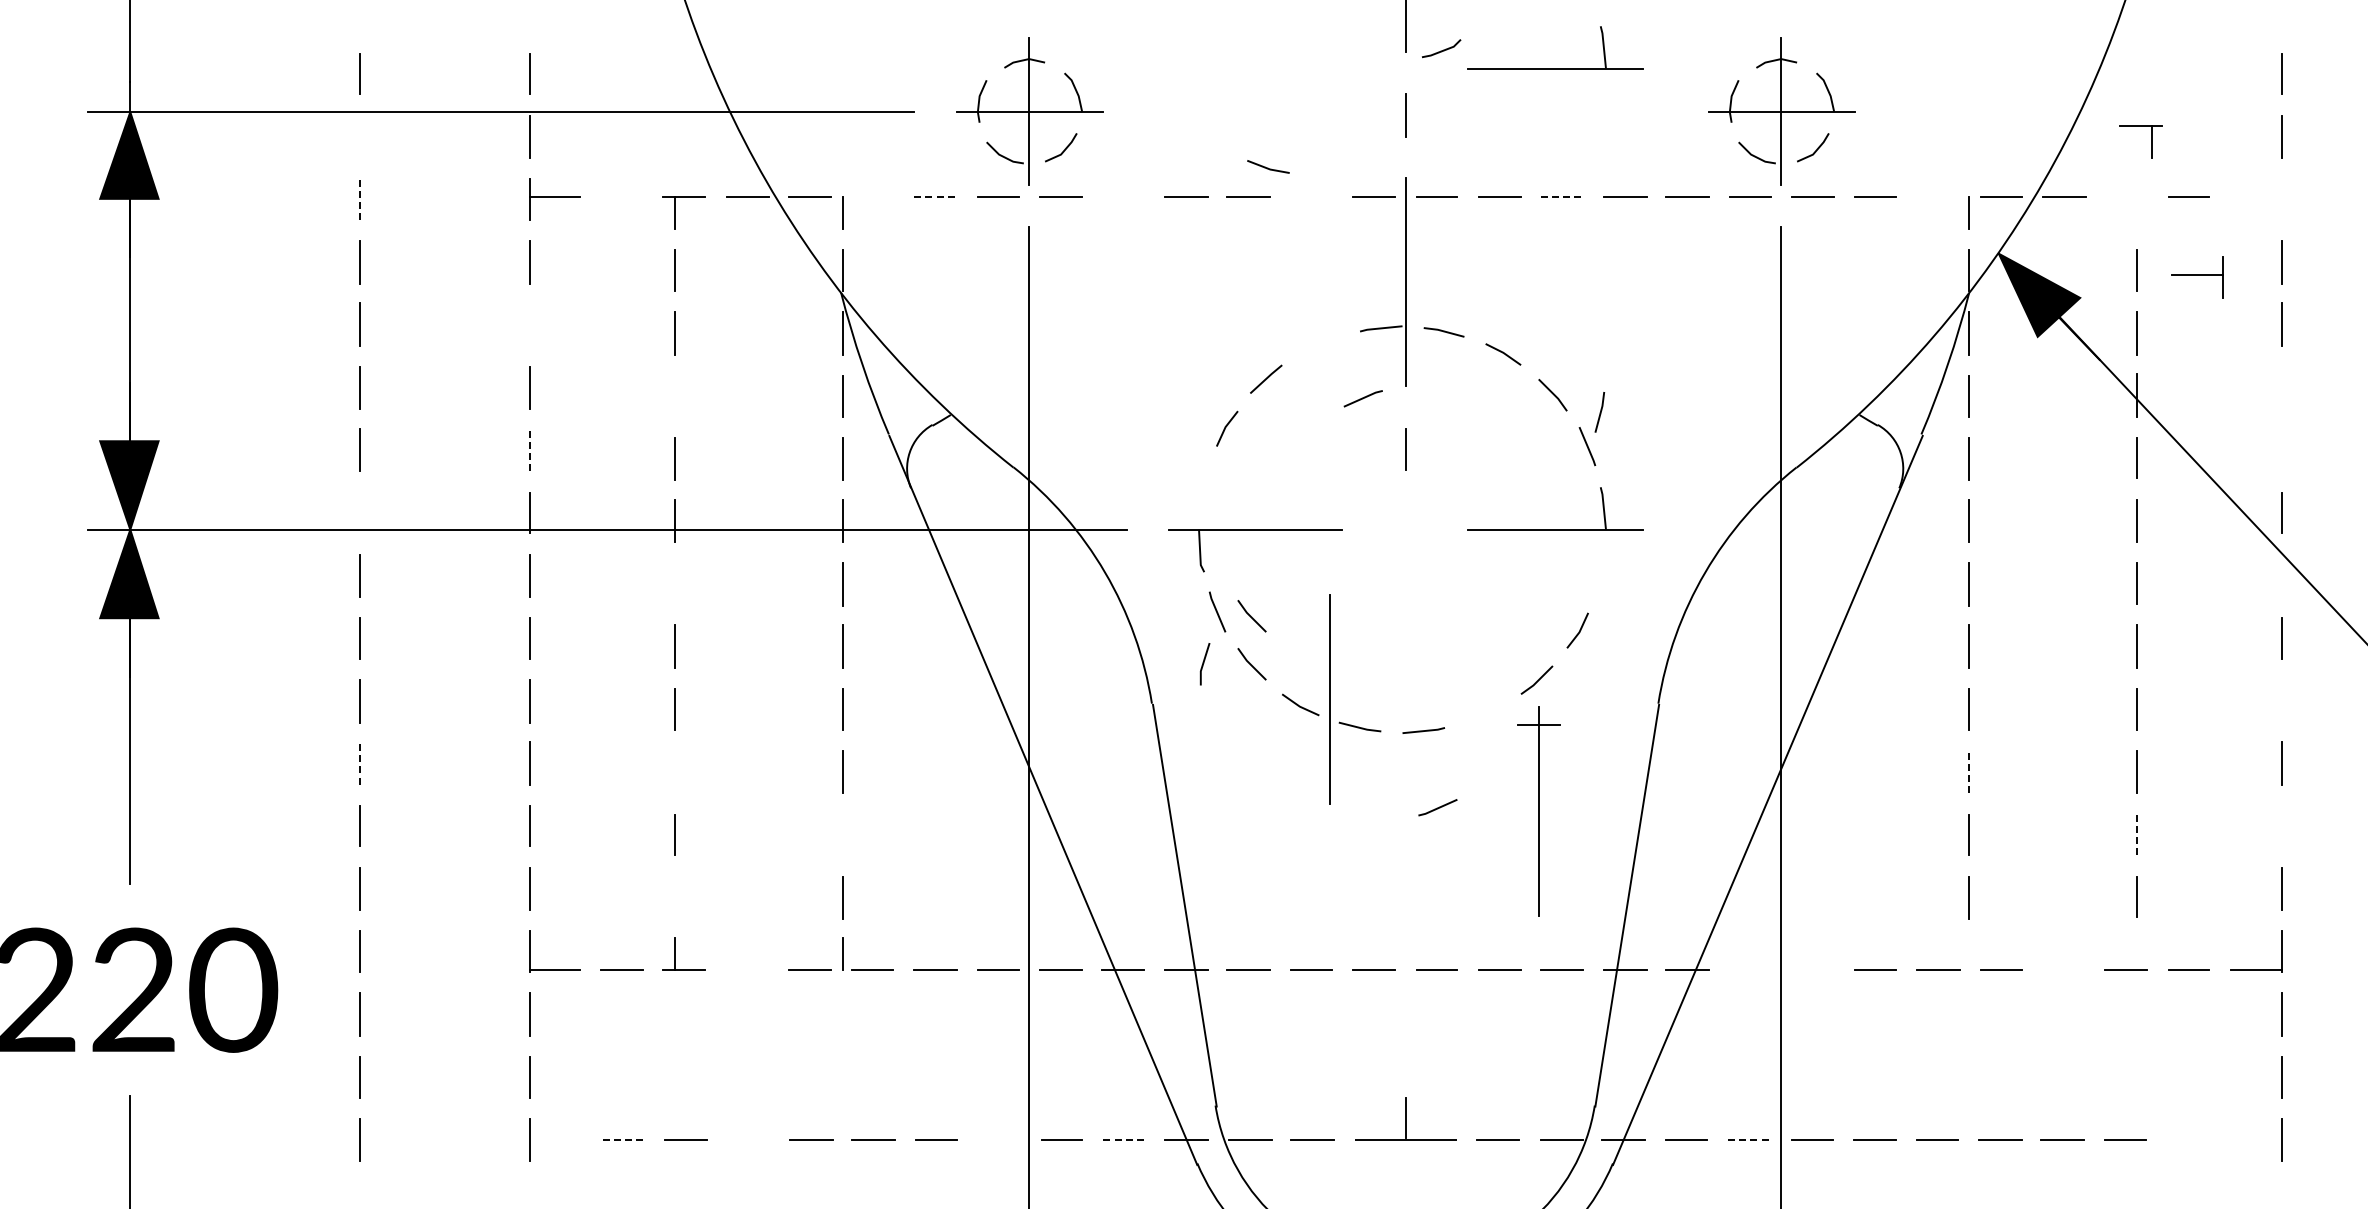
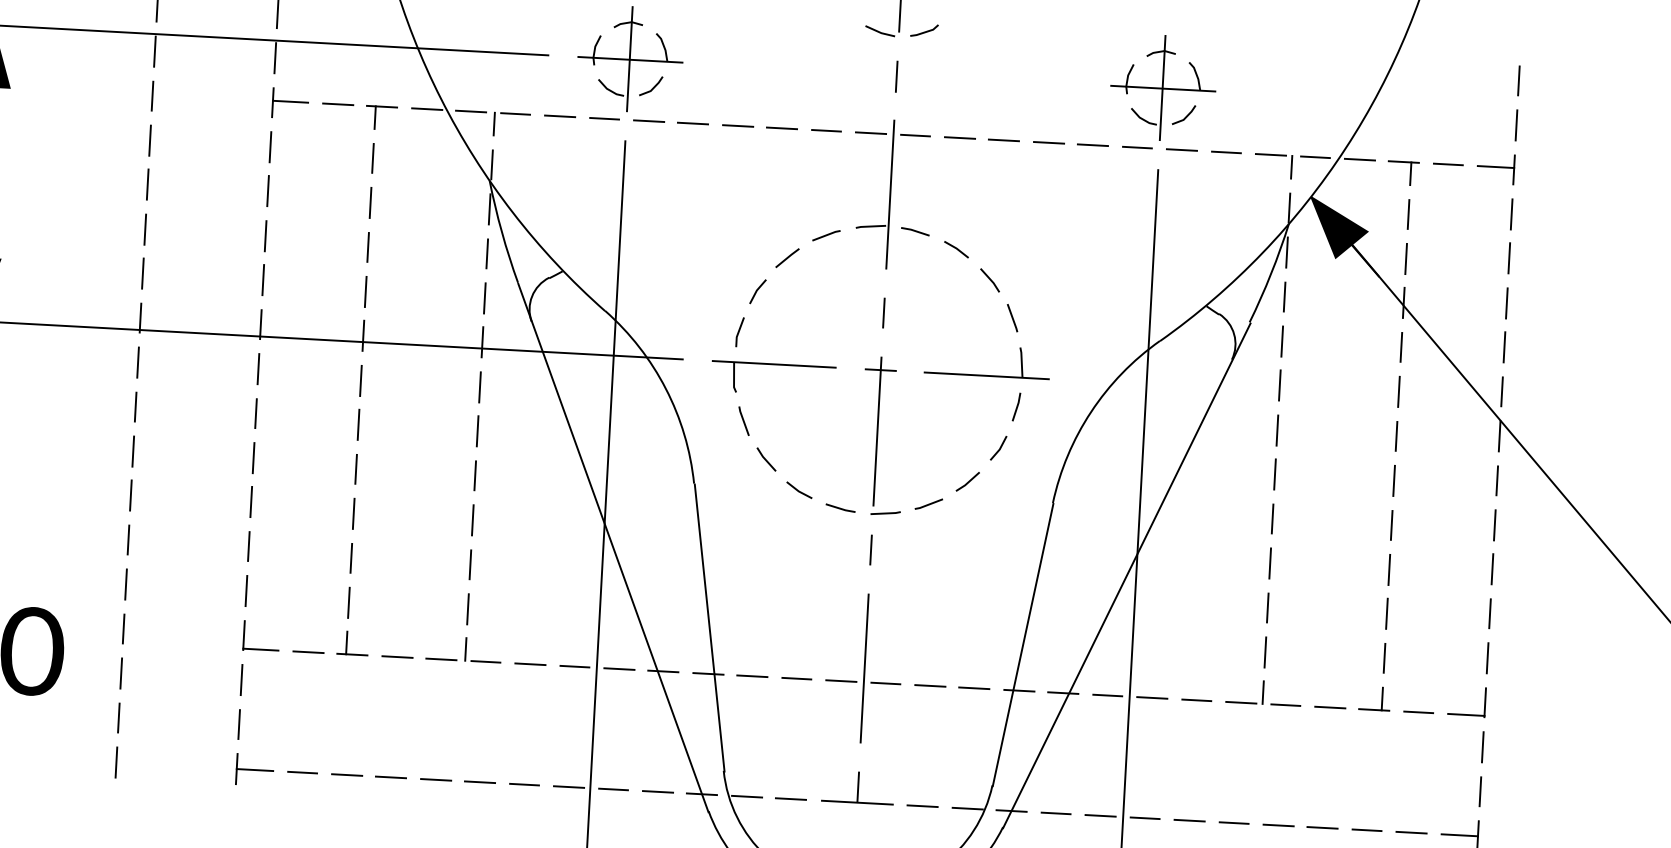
part: (1555, 68) -> (1004, 49), removed
line: (360, 136) -> (155, 51), added
part: (2151, 141) -> (1410, 173), moved
line: (1268, 167) -> (880, 31), moved
line: (872, 196) -> (515, 113), added
line: (621, 197) -> (337, 104), added
line: (935, 197) -> (560, 116), dashed -> solid
line: (1122, 197) -> (692, 123), added
line: (1311, 197) -> (826, 131), added
line: (1562, 197) -> (1004, 140), dashed -> solid
line: (1938, 197) -> (1270, 155), added
line: (360, 199) -> (152, 96), dashed -> solid
part: (2197, 277) -> (1496, 168), moved
line: (530, 324) -> (268, 191), added
line: (2281, 387) -> (1506, 302), added
line: (674, 396) -> (367, 247), added
line: (1362, 398) -> (825, 235), moved
line: (1599, 412) -> (1016, 407), moved
line: (530, 449) -> (263, 279), dashed -> solid
line: (2281, 449) -> (1504, 346), added
line: (360, 512) -> (140, 317), added
line: (2281, 575) -> (1499, 436), added
line: (675, 584) -> (361, 380), added
line: (1251, 616) -> (767, 425), removed
line: (1204, 663) -> (739, 331), moved
line: (1329, 699) -> (864, 668), moved
line: (2281, 701) -> (1494, 525), added
line: (360, 762) -> (131, 494), dashed -> solid
line: (675, 771) -> (353, 513), added
line: (1968, 771) -> (1270, 563), dashed -> solid
line: (1406, 783) -> (871, 549), added
line: (1437, 807) -> (928, 504), moved
part: (1538, 811) -> (877, 431), moved
line: (2281, 825) -> (1489, 613), added
line: (2136, 833) -> (1386, 613), dashed -> solid
line: (843, 834) -> (470, 564), added
line: (675, 897) -> (349, 602), added
line: (1968, 954) -> (1263, 692), added
line: (2136, 954) -> (1382, 699), added
line: (747, 970) -> (397, 657), added
line: (1749, 970) -> (1107, 695), added
line: (1812, 970) -> (1151, 698), added
line: (2064, 970) -> (1330, 707), added
line: (555, 1140) -> (254, 770), added
line: (623, 1140) -> (302, 772), dashed -> solid
line: (747, 1140) -> (390, 777), added
line: (998, 1140) -> (568, 787), added
line: (1125, 1140) -> (658, 792), dashed -> solid
line: (1749, 1140) -> (1100, 816), dashed -> solid
line: (2187, 1140) -> (1411, 832), added
line: (2255, 1140) -> (1459, 835), added

